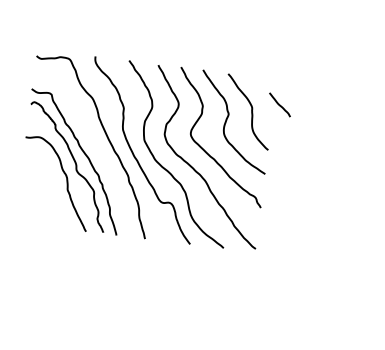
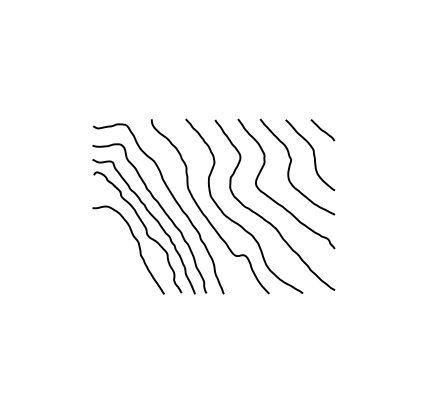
line: (279, 105) -> (322, 130), moved
curve: (93, 147) -> (161, 209), added

